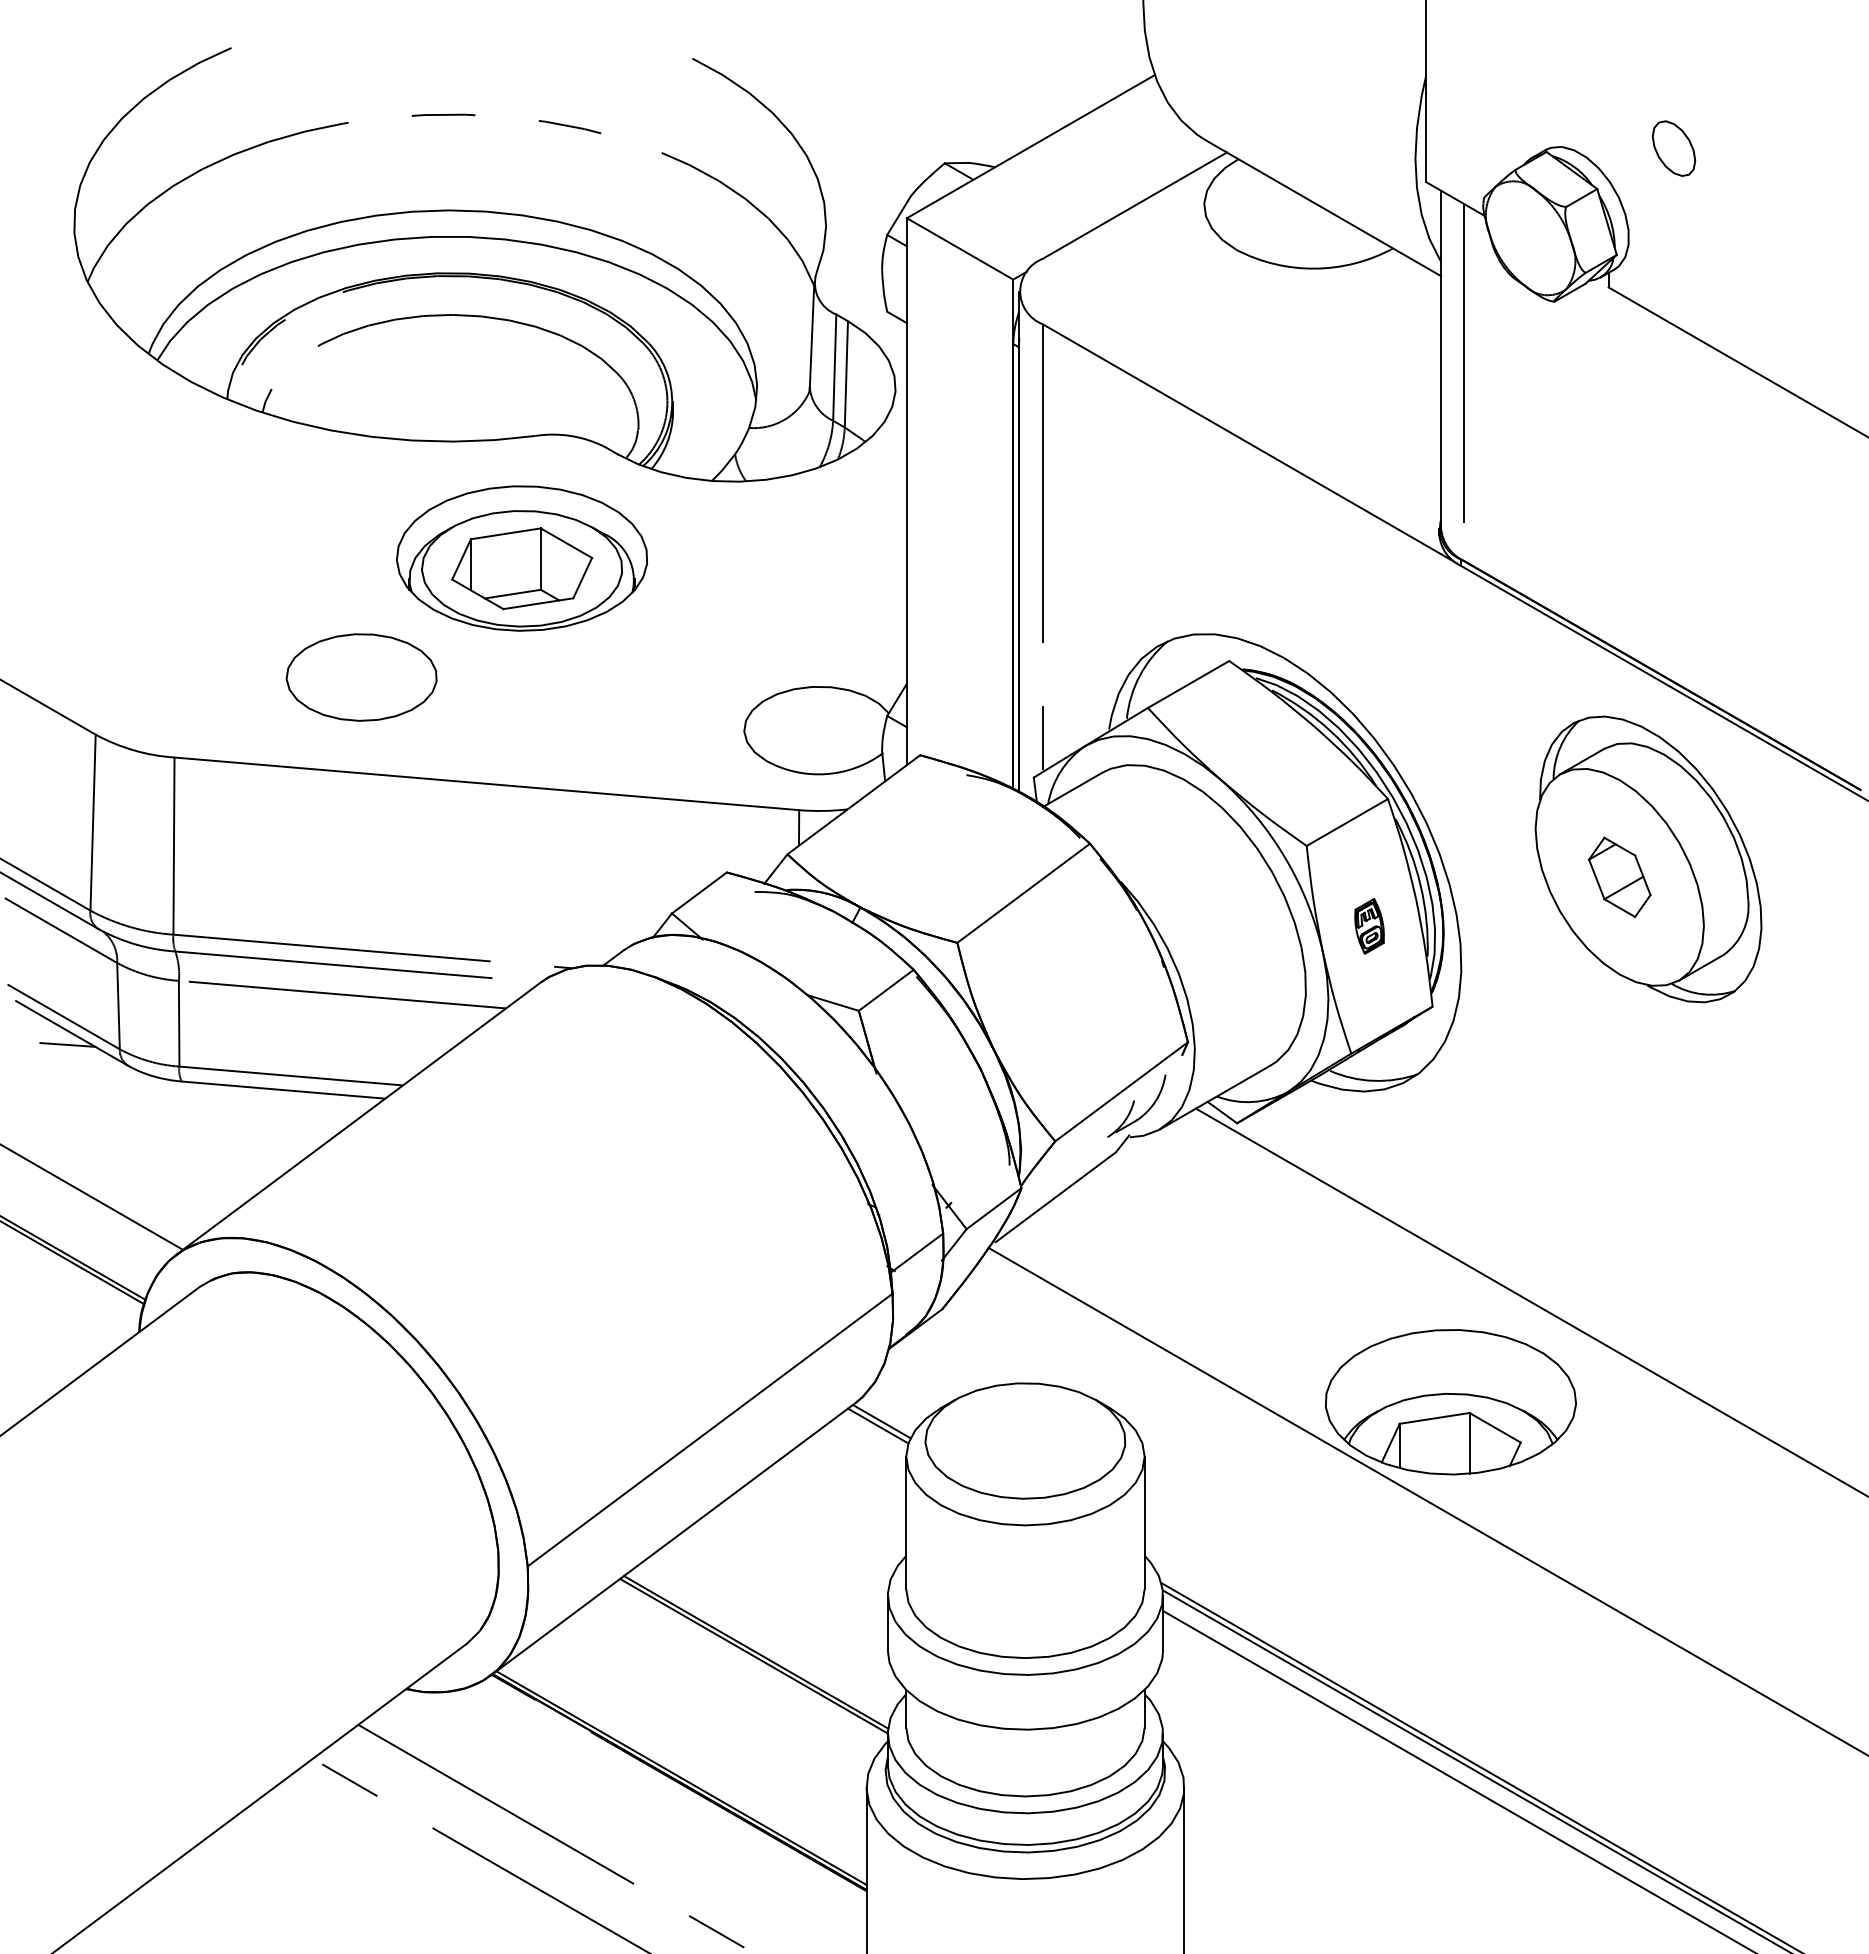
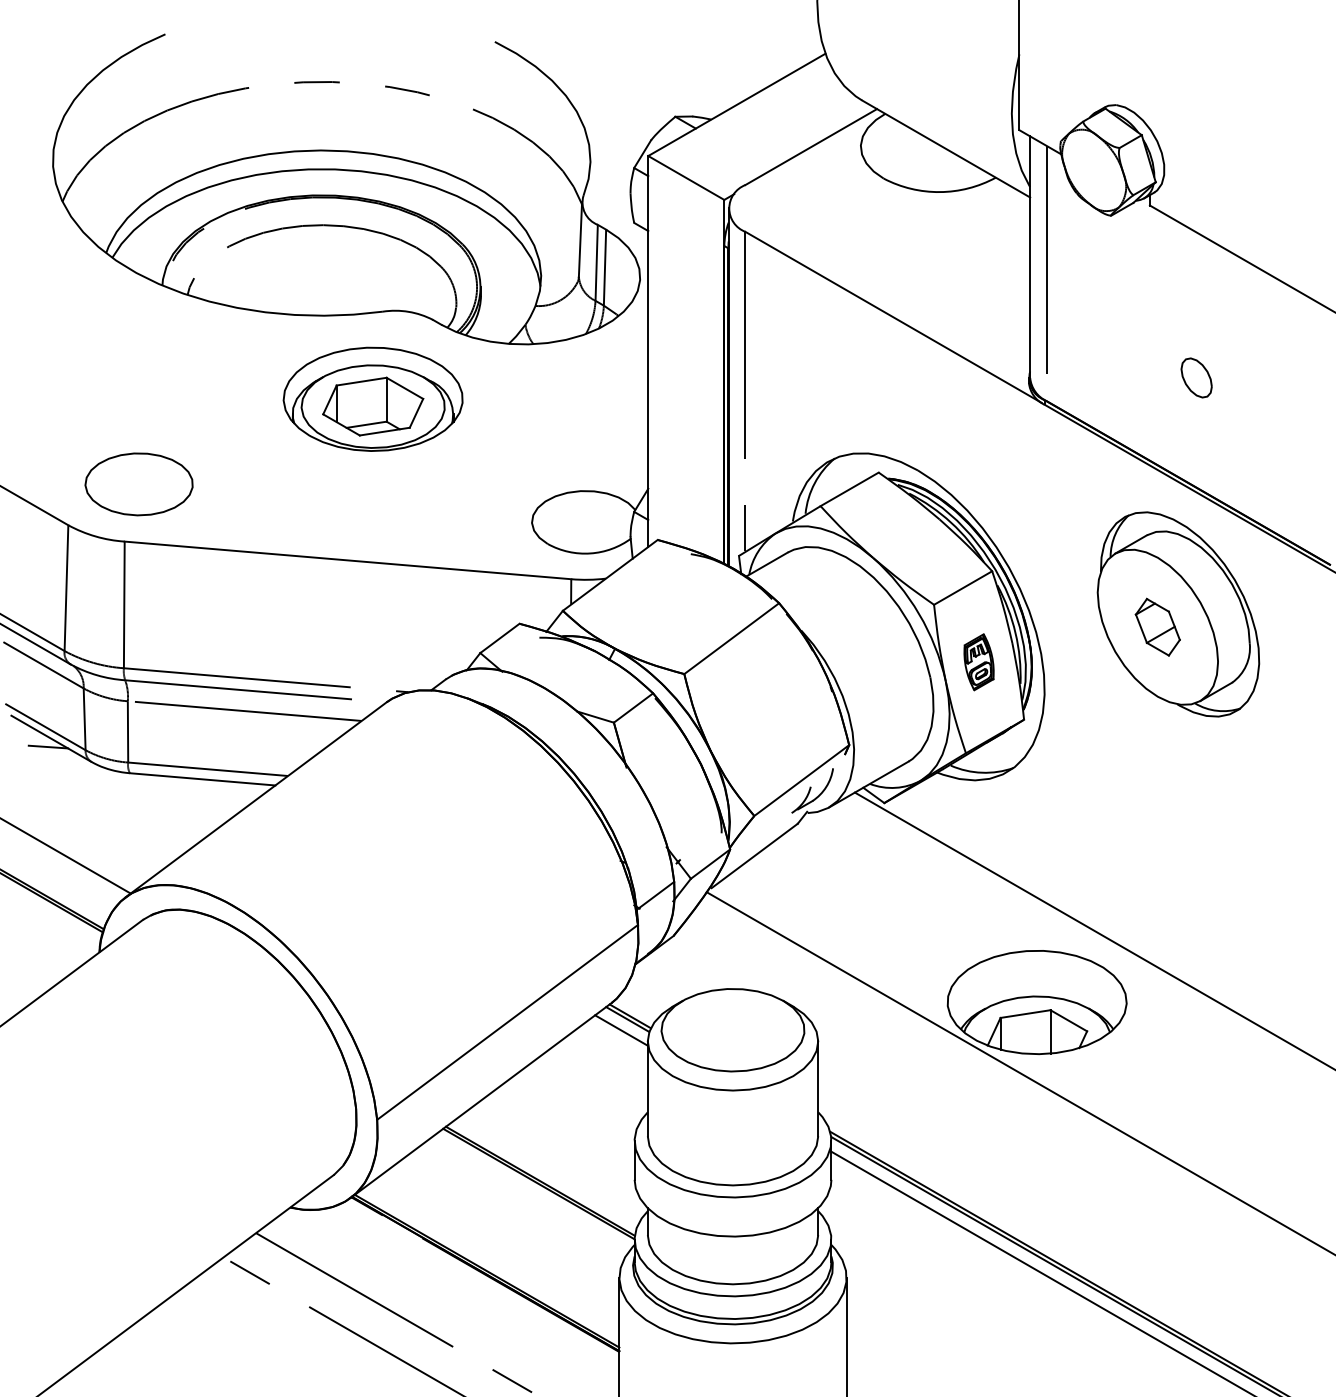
part: (1673, 148) -> (1196, 377), moved
part: (361, 677) -> (138, 484), moved
part: (1369, 926) -> (978, 662), size x1.43
line: (869, 1441) -> (621, 1030), added

